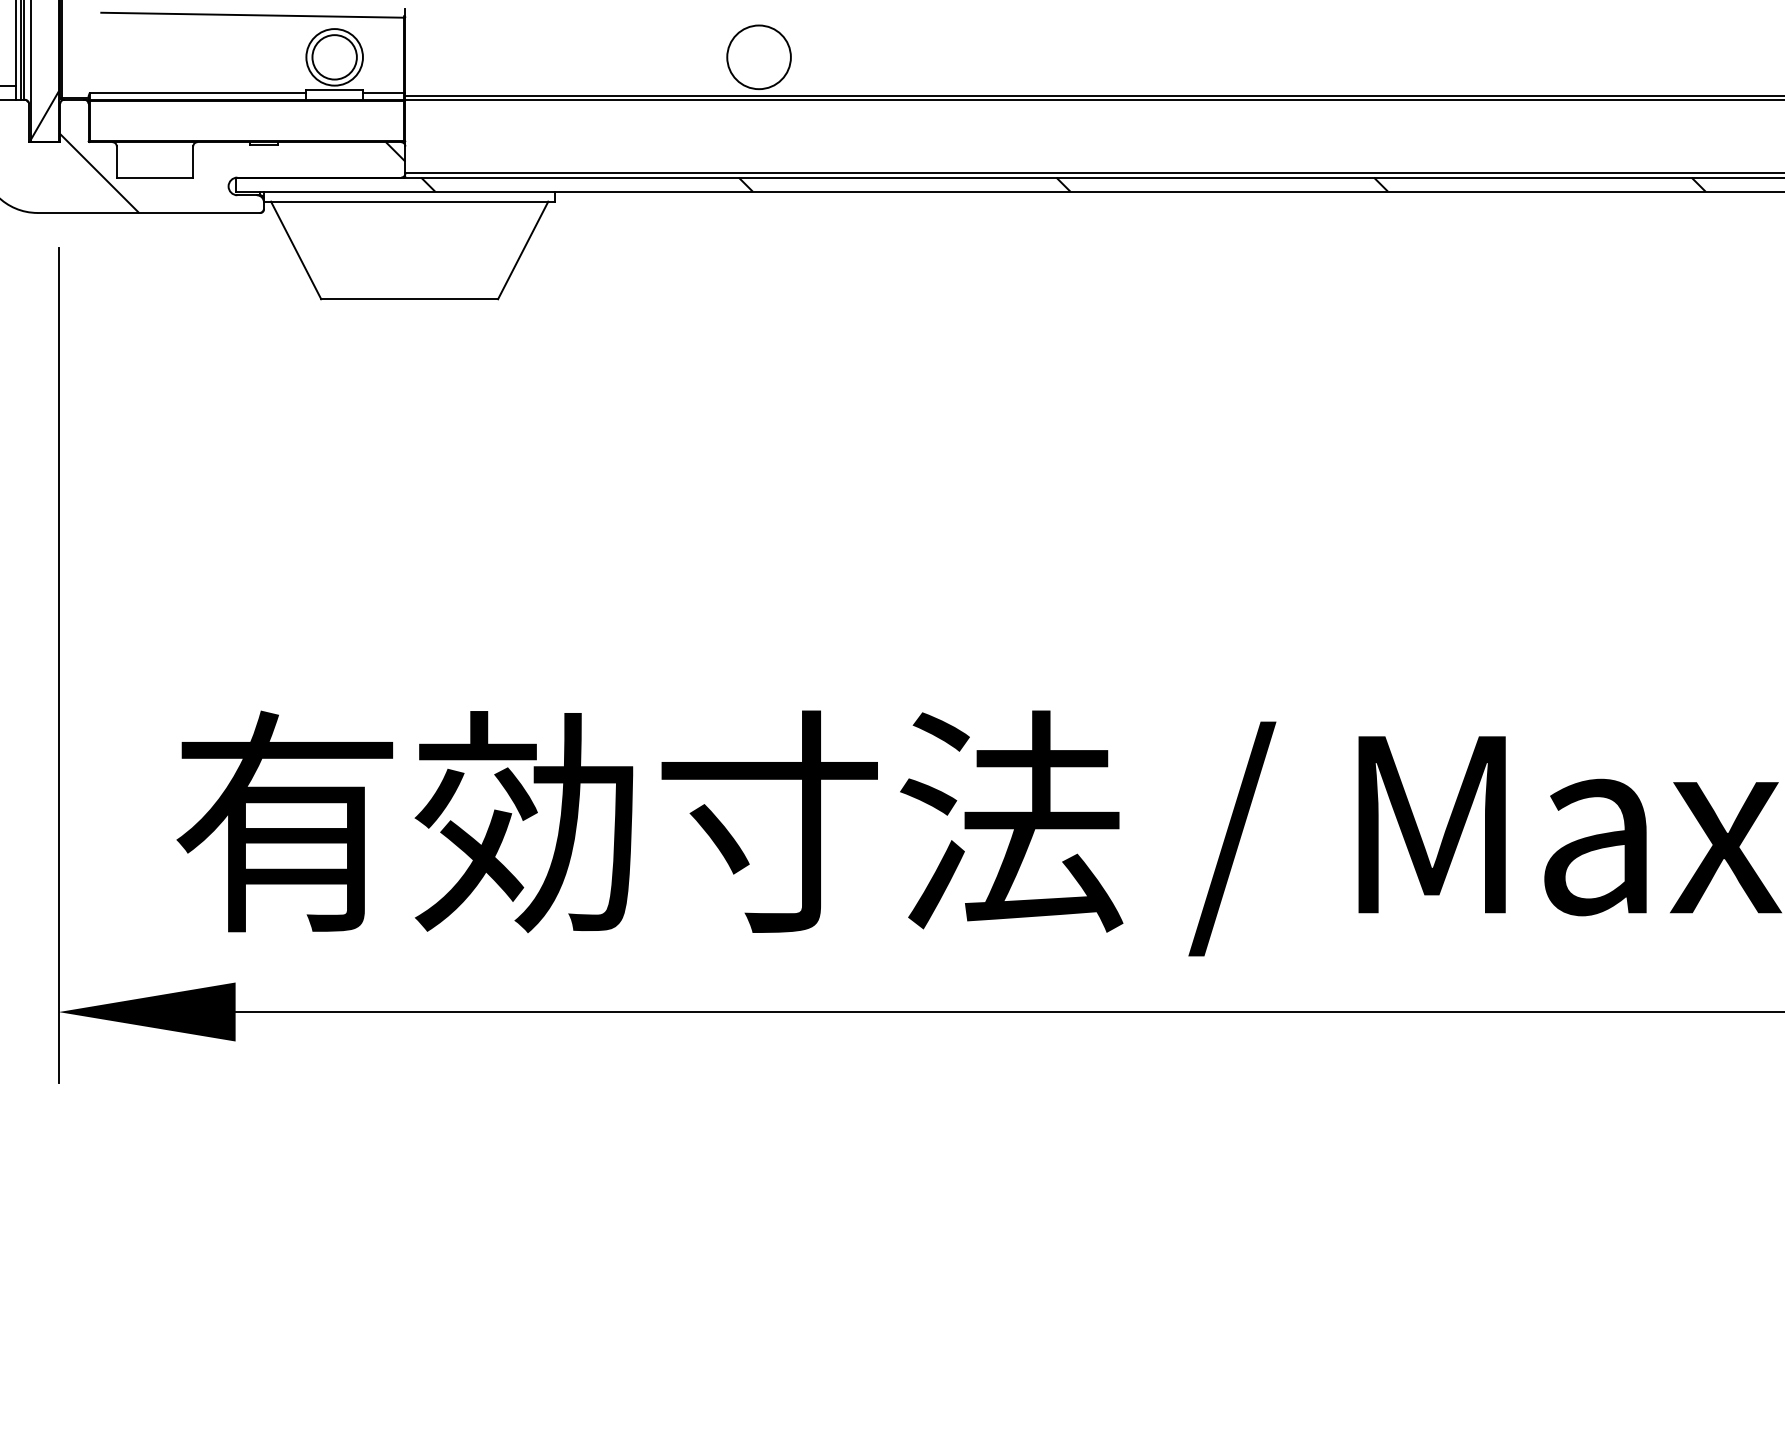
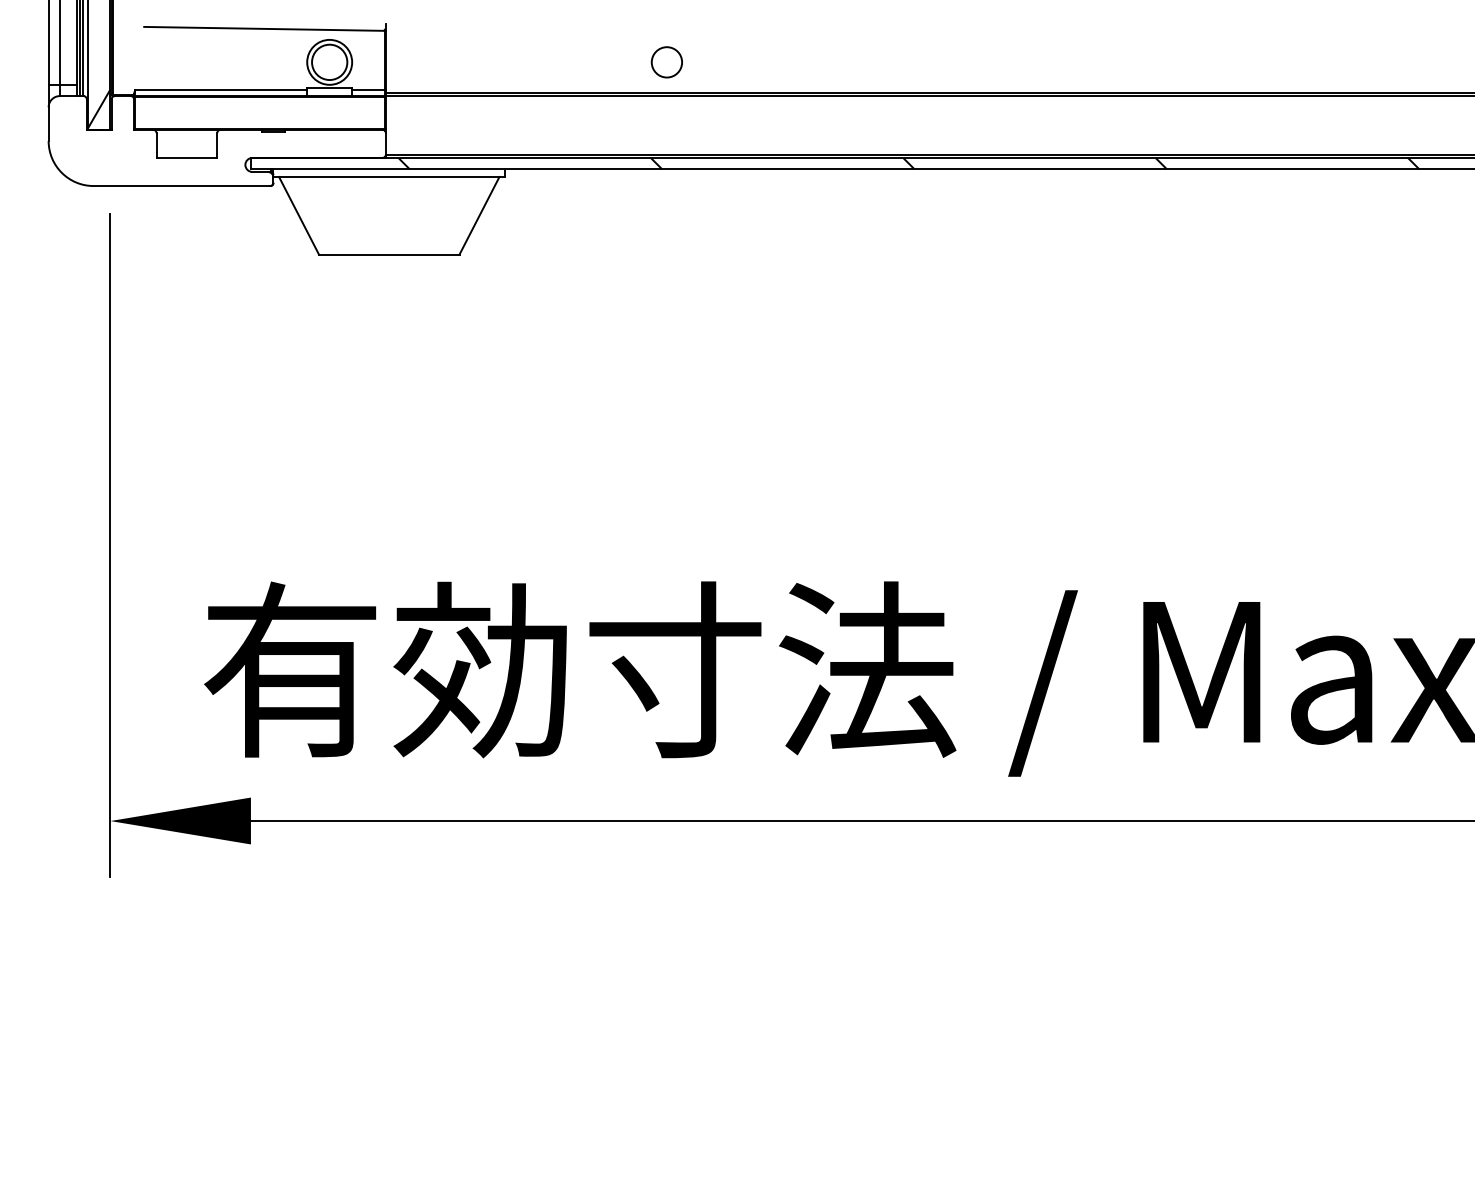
circle: (758, 57) -> (666, 62), size x0.6
hatch: (214, 156) -> (234, 141), removed

